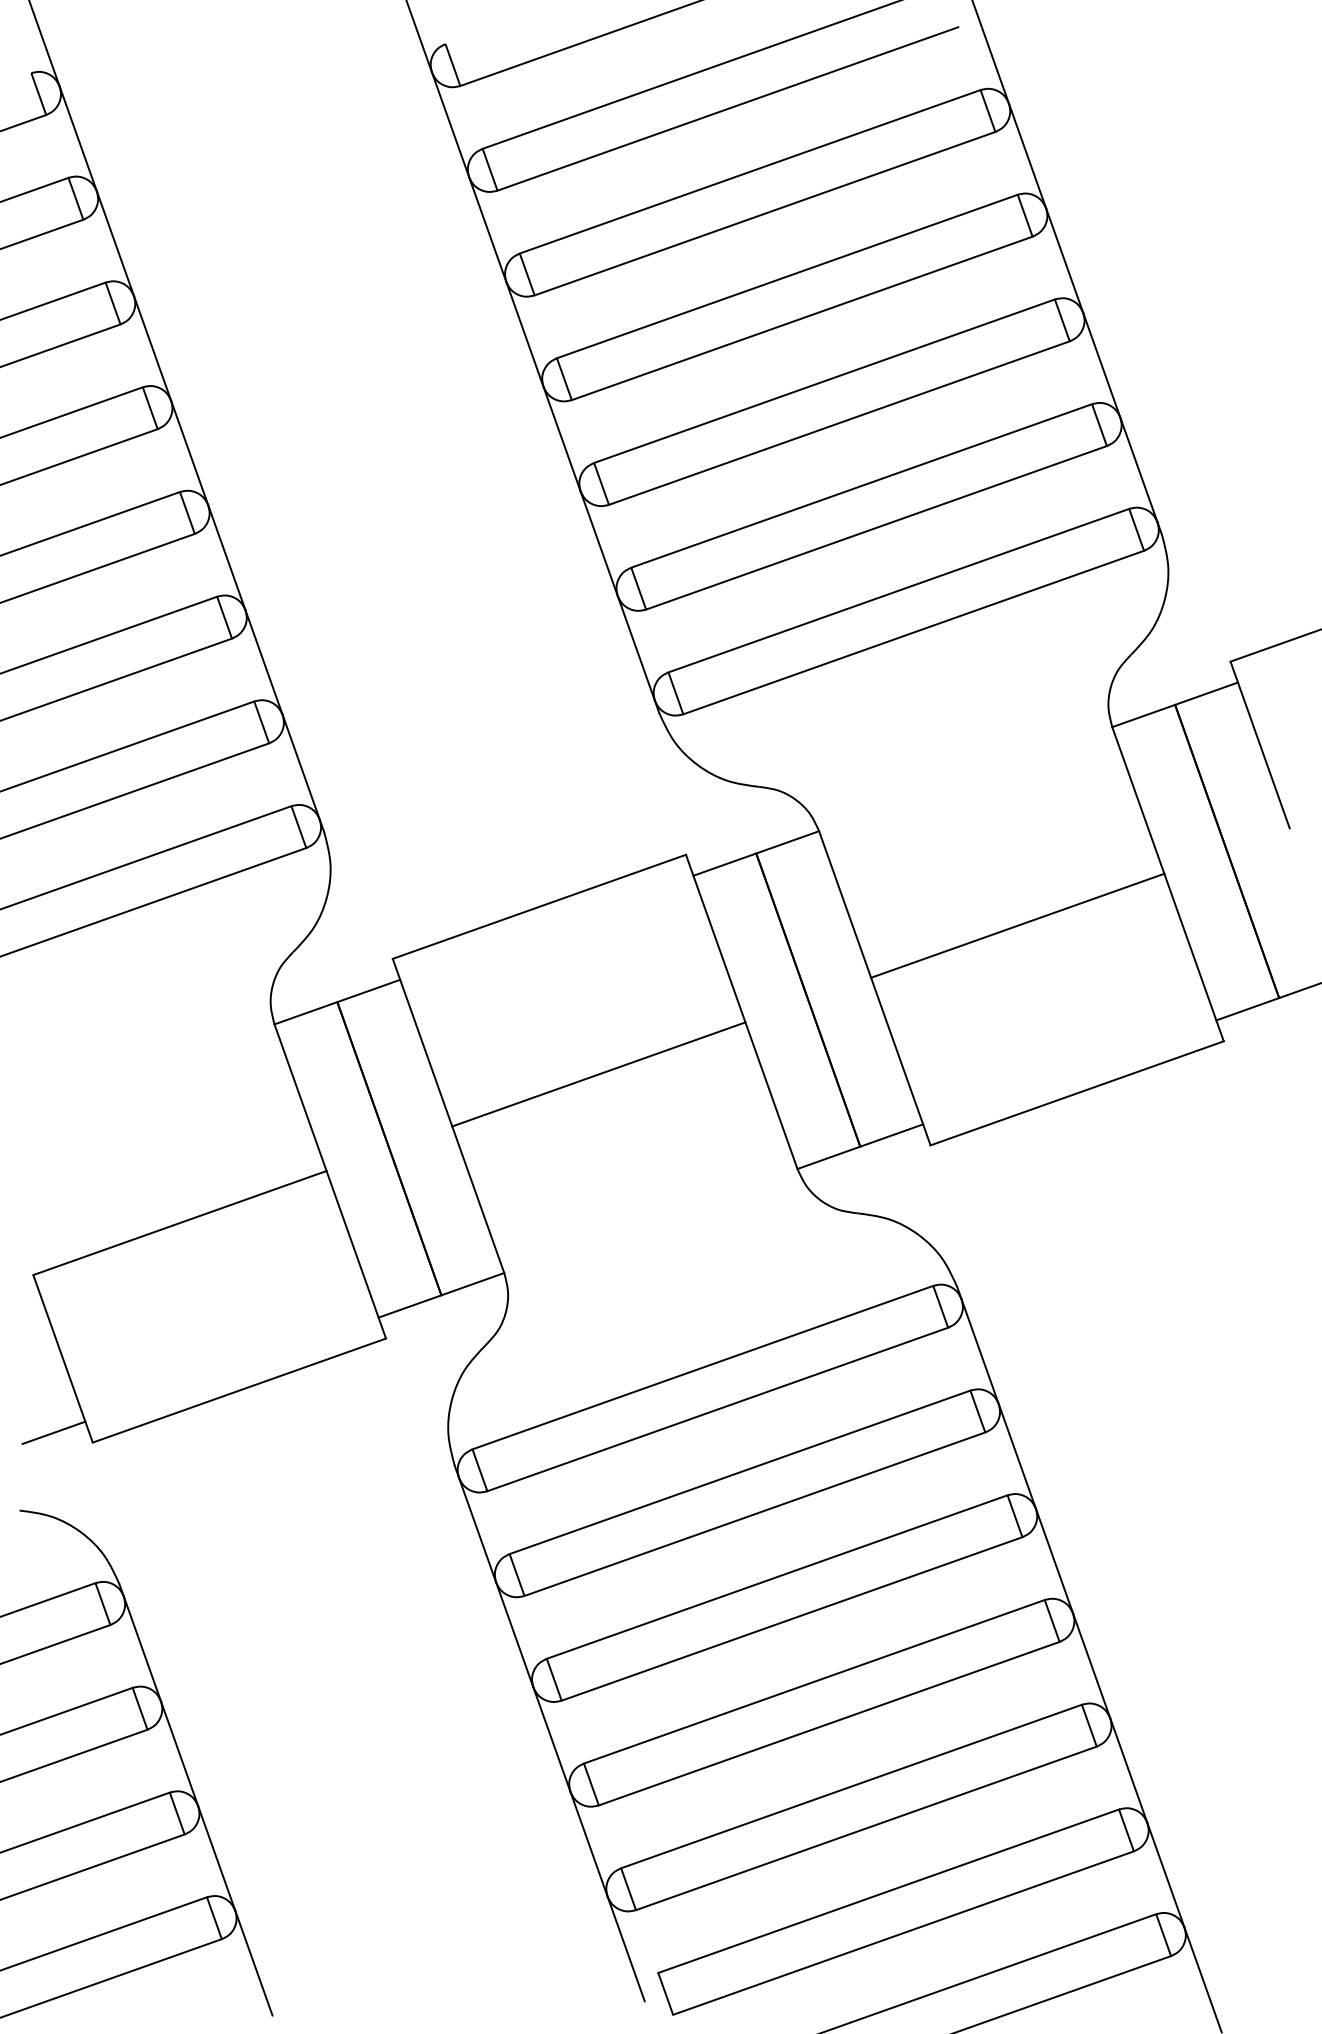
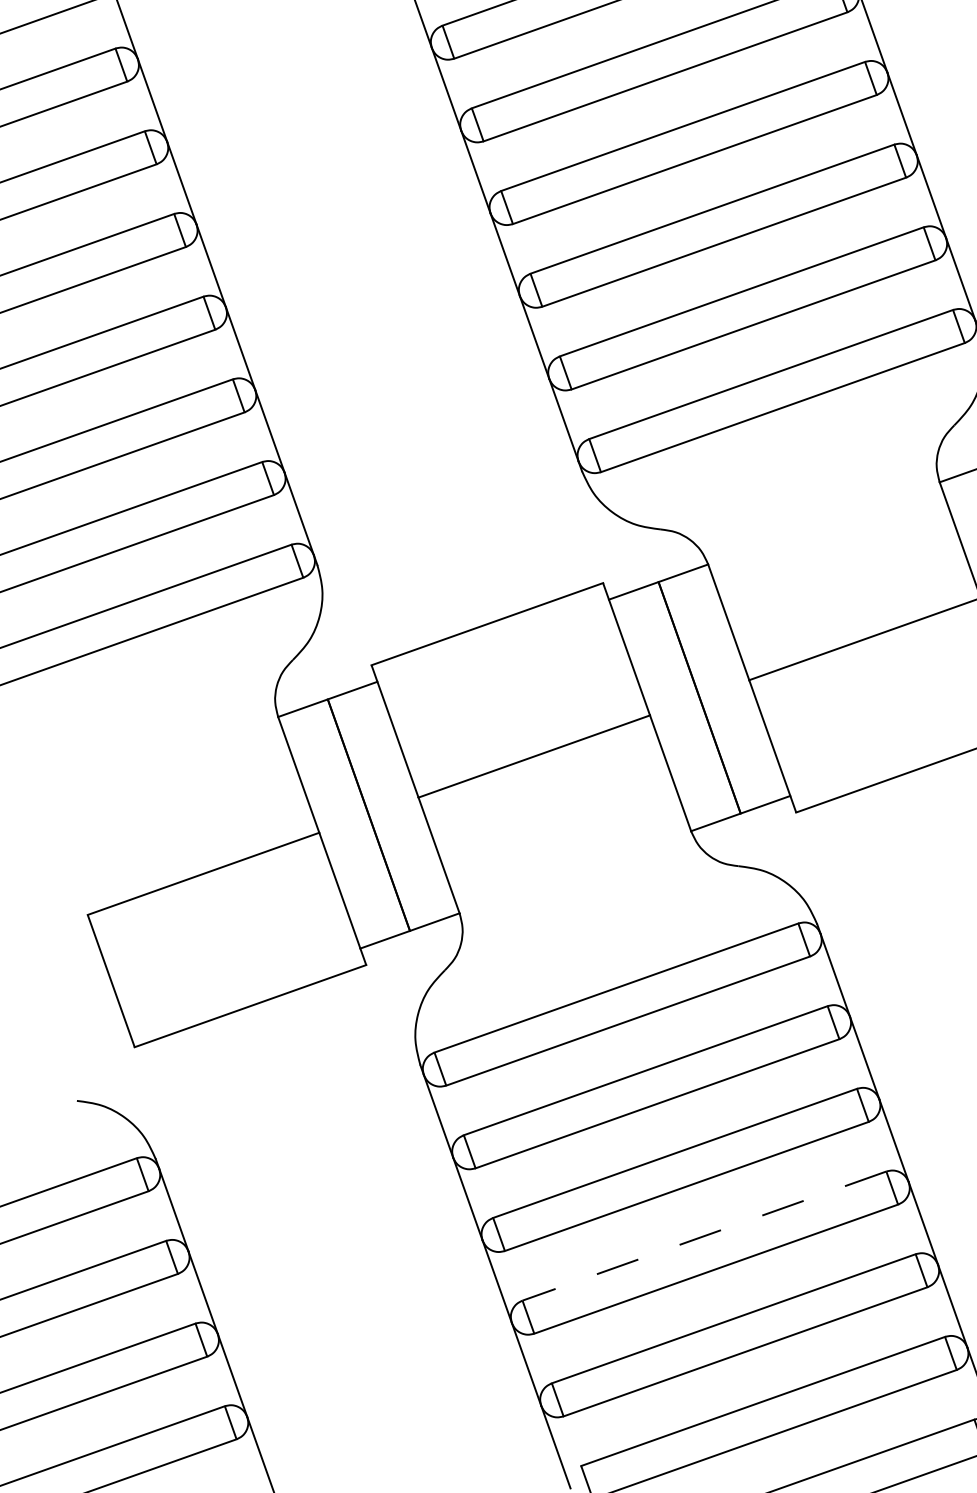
line: (53, 1432) -> (103, 1039), removed
line: (813, 1681) -> (703, 1235), solid -> dashed

